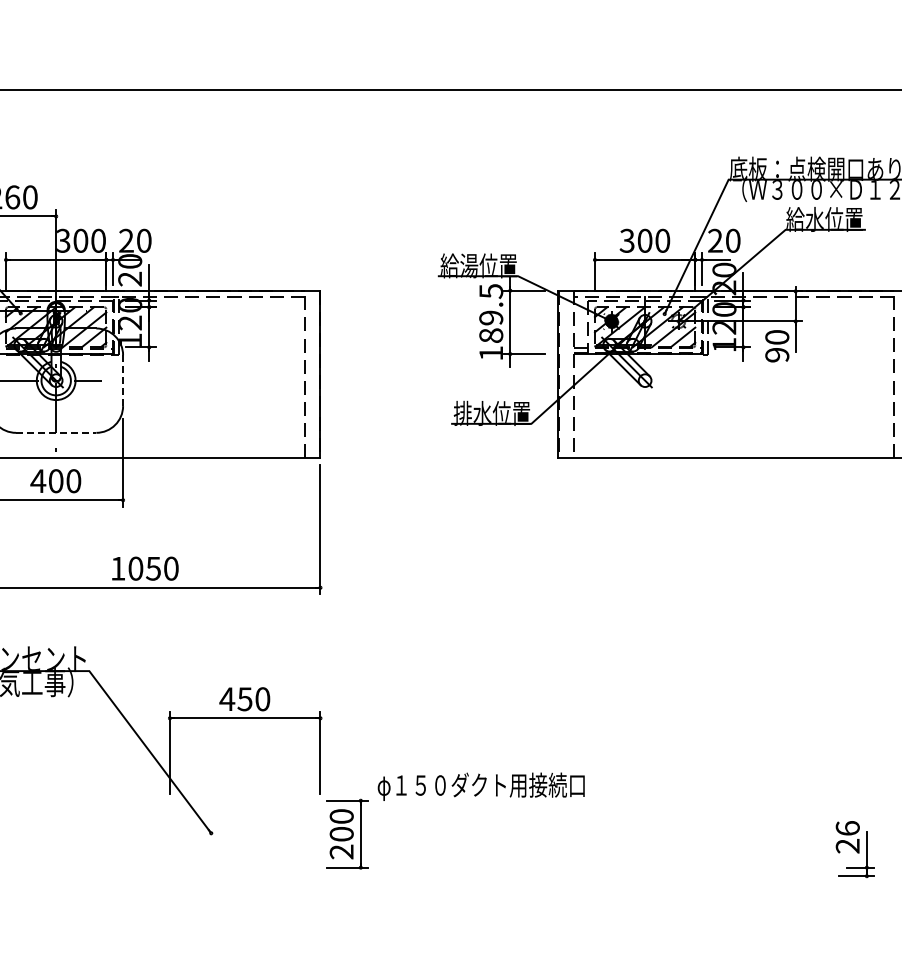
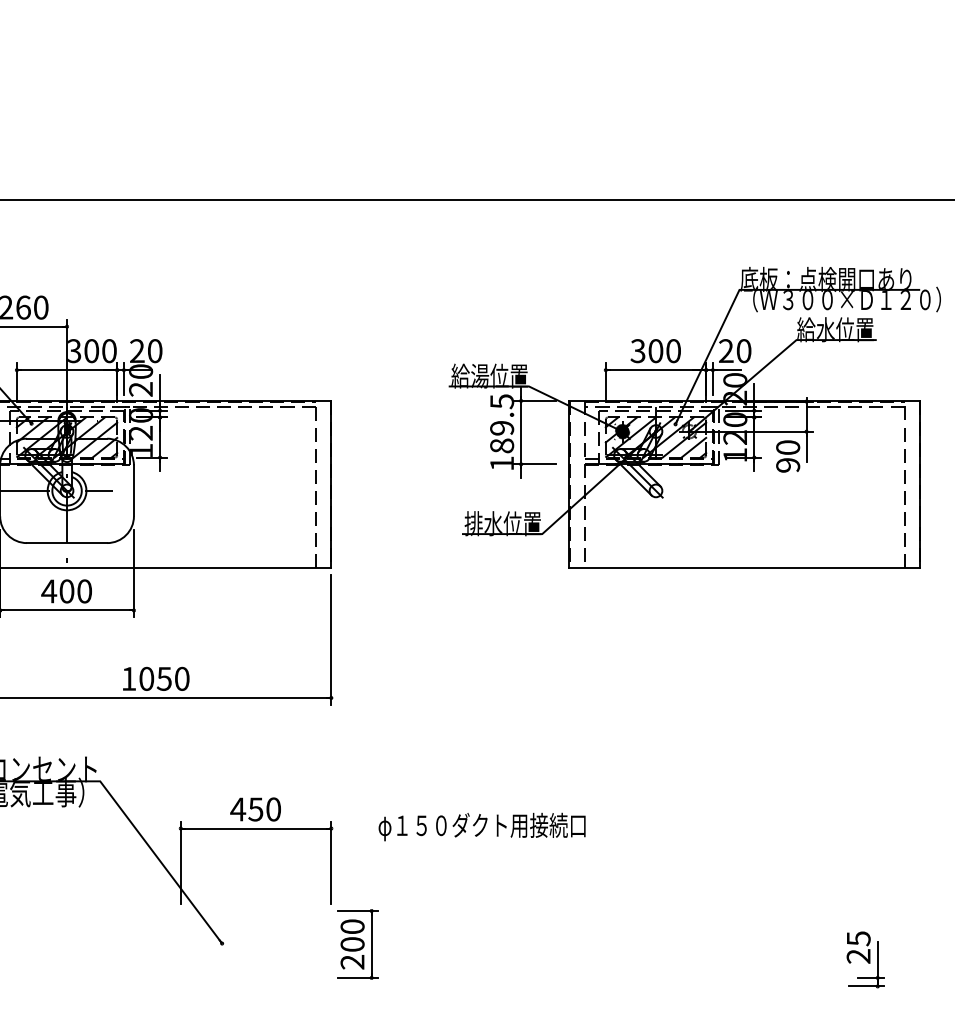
line: (122, 381) -> (133, 491), dashed -> solid
line: (56, 433) -> (67, 543), dashed -> solid
text: (480, 786) -> (481, 826), moved
text: (847, 828) -> (858, 938), 26 -> 25

